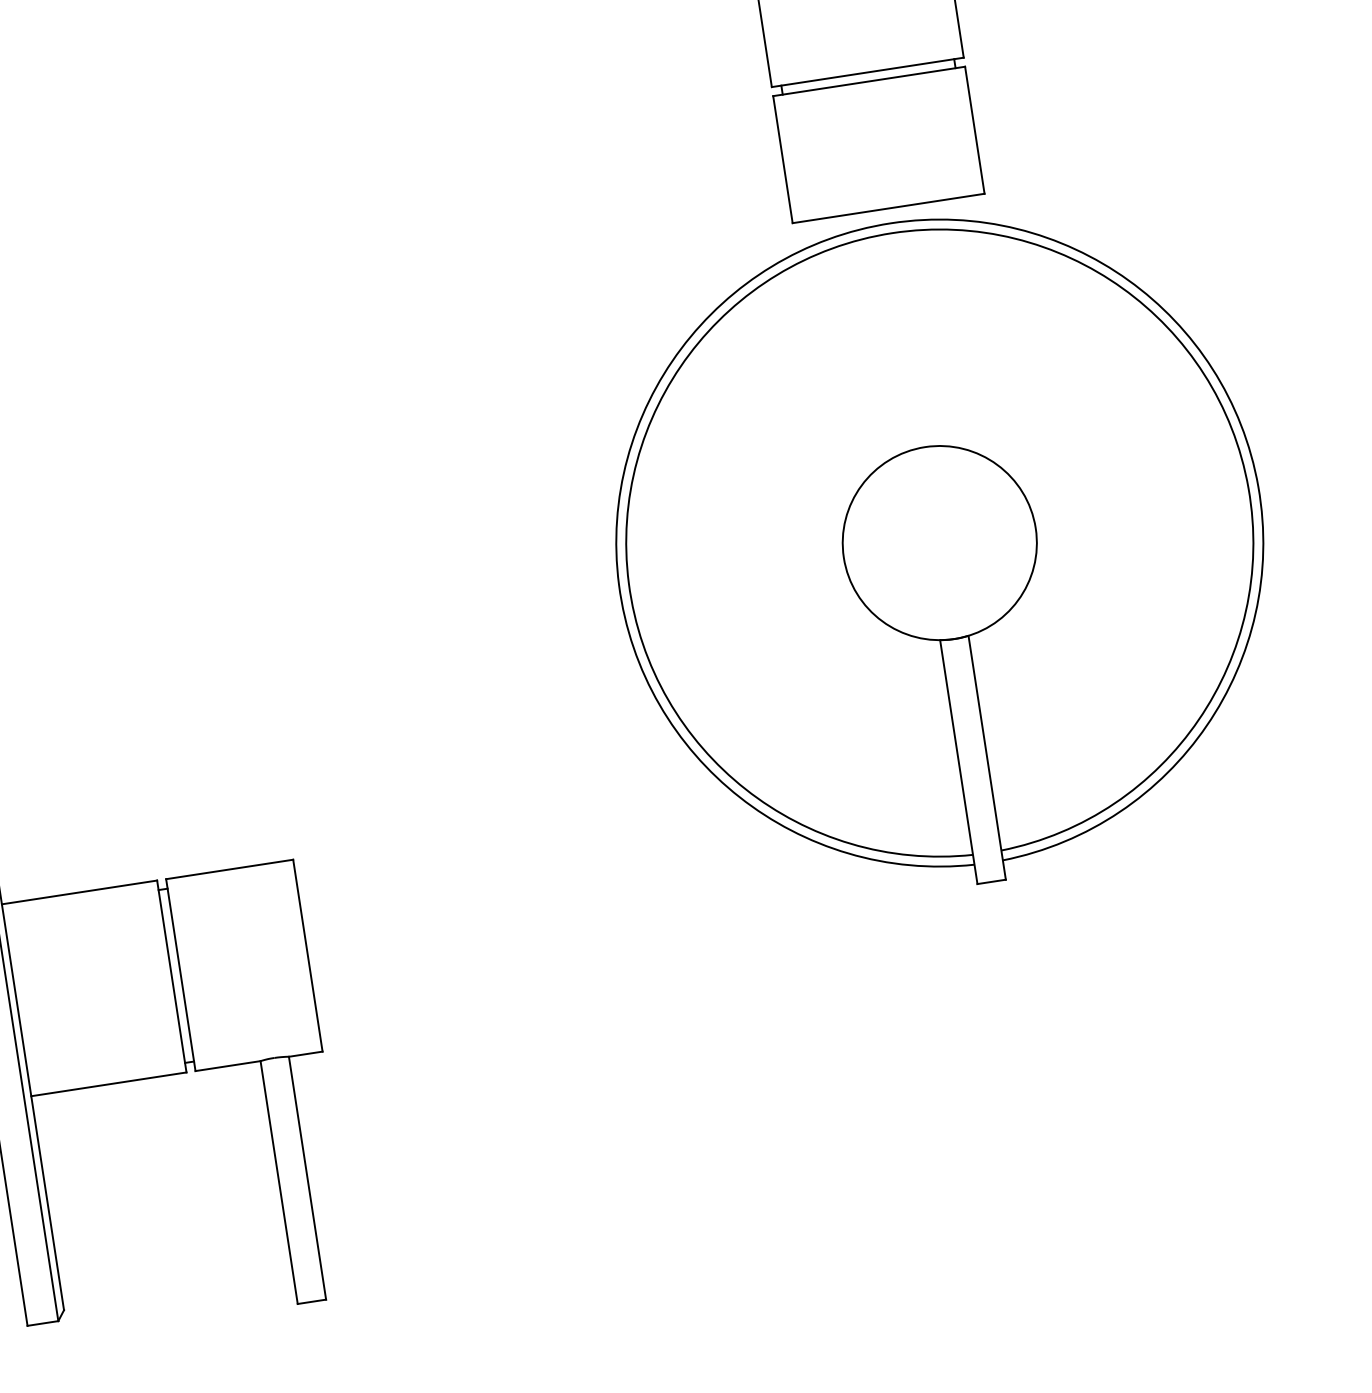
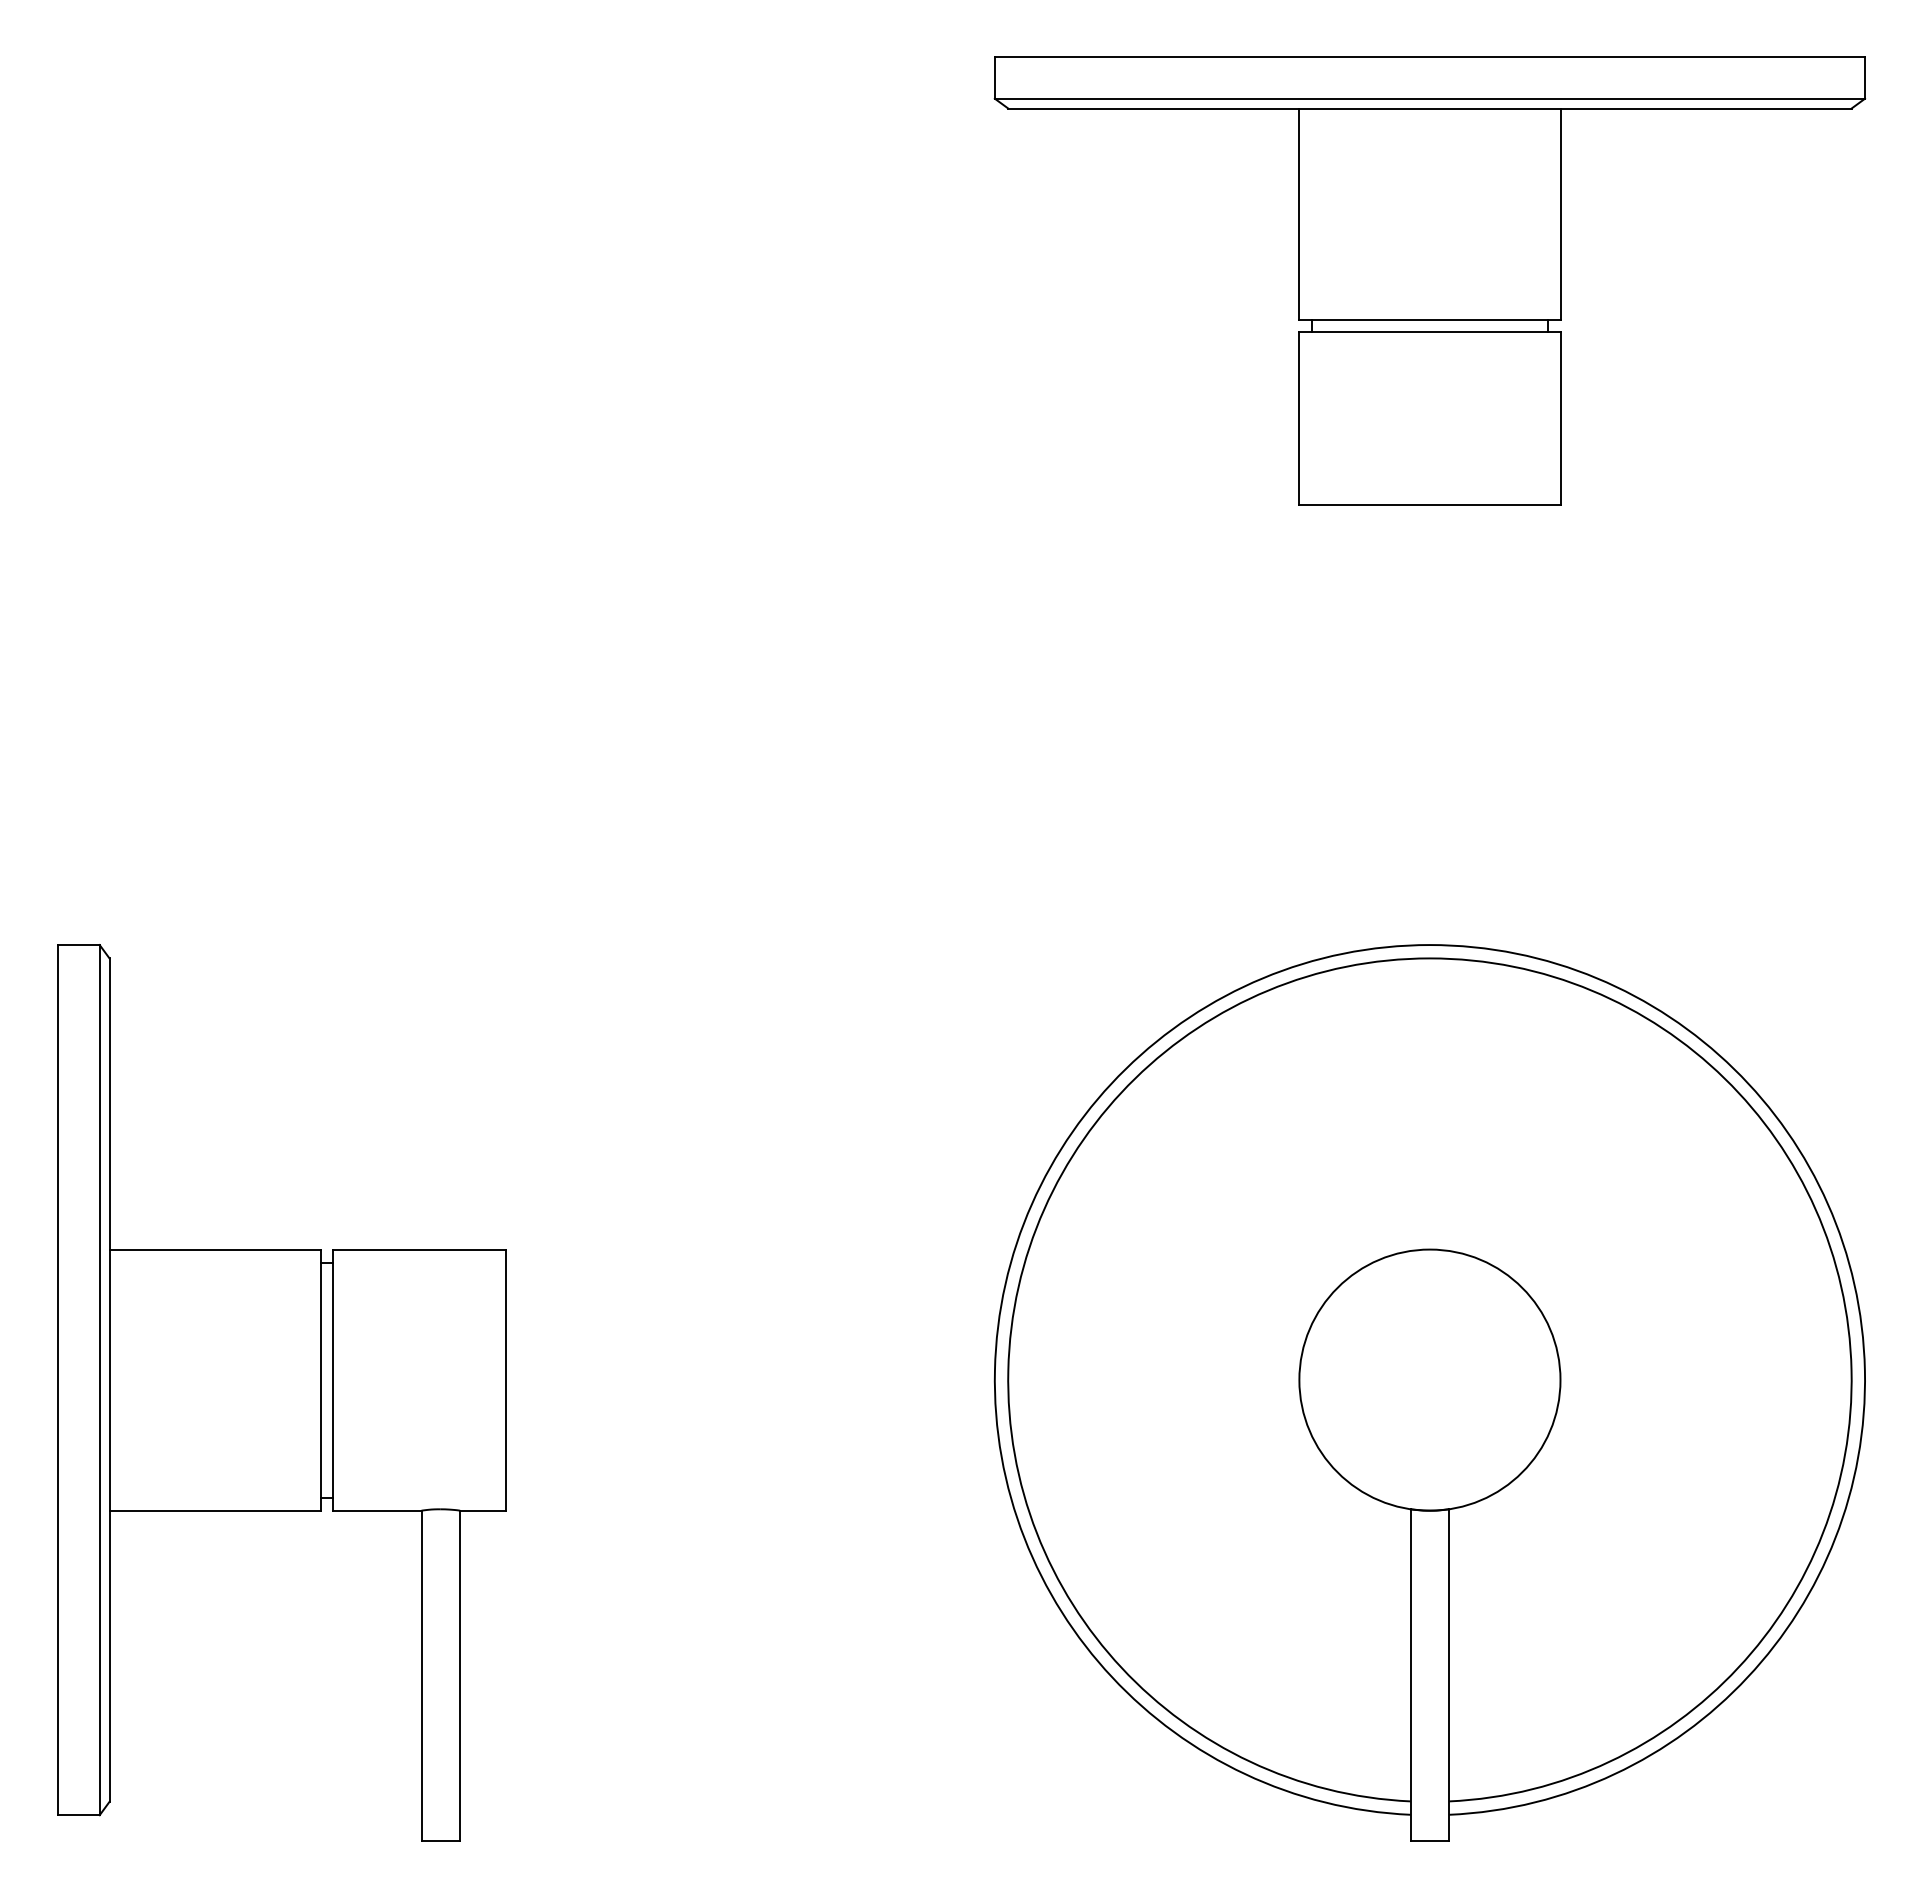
part: (940, 552) -> (1429, 1392), moved

